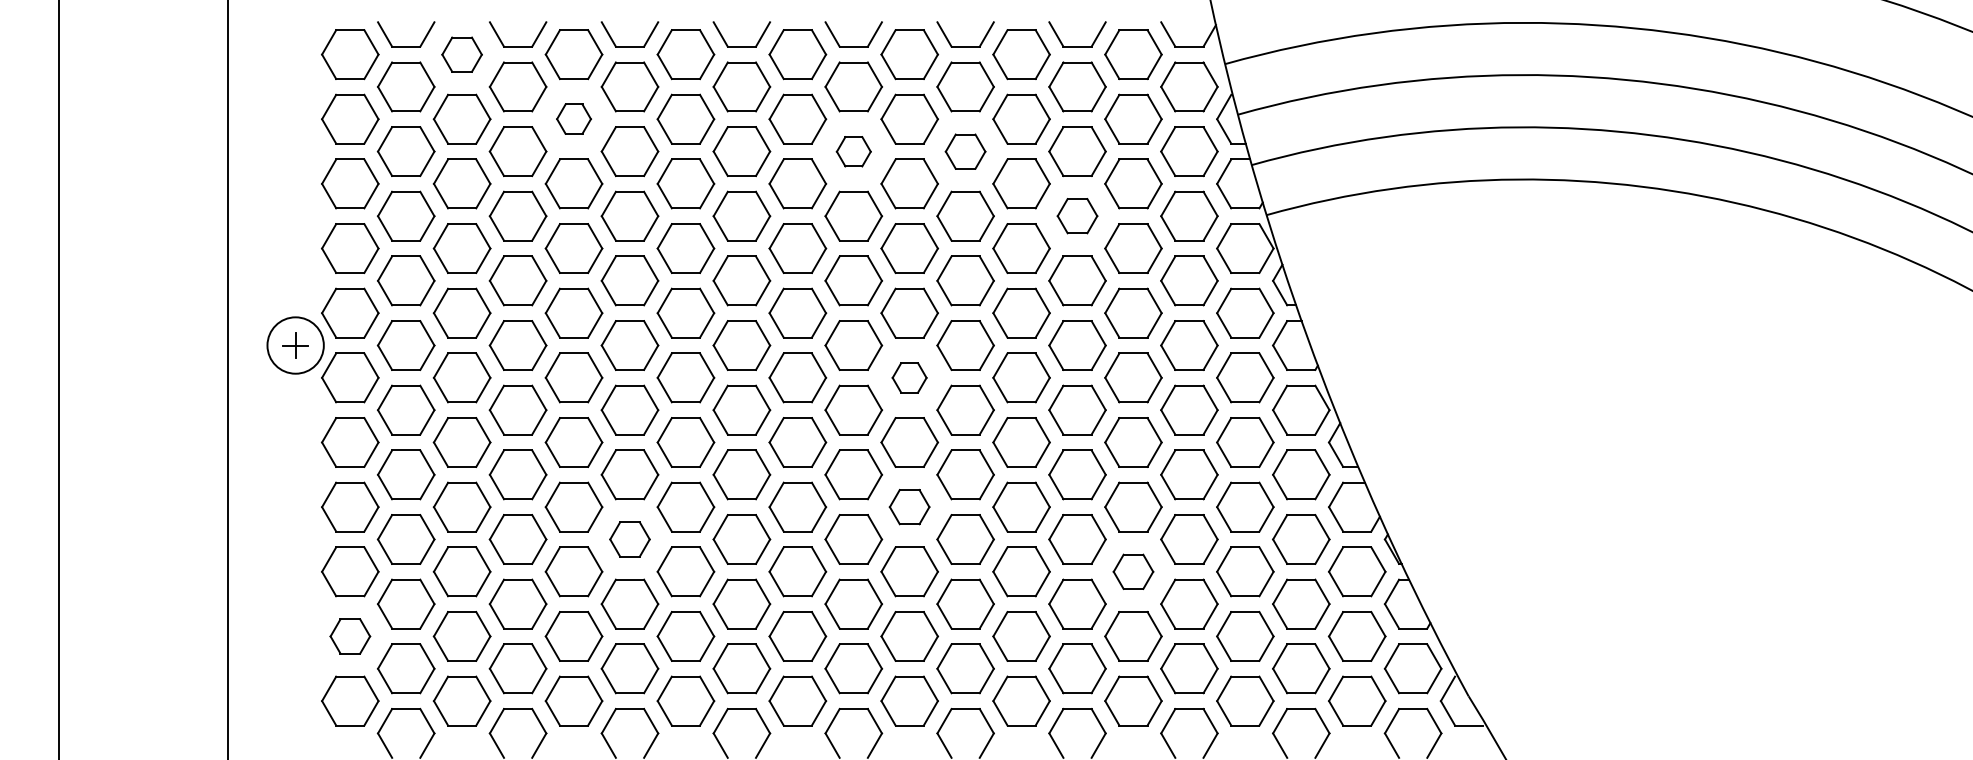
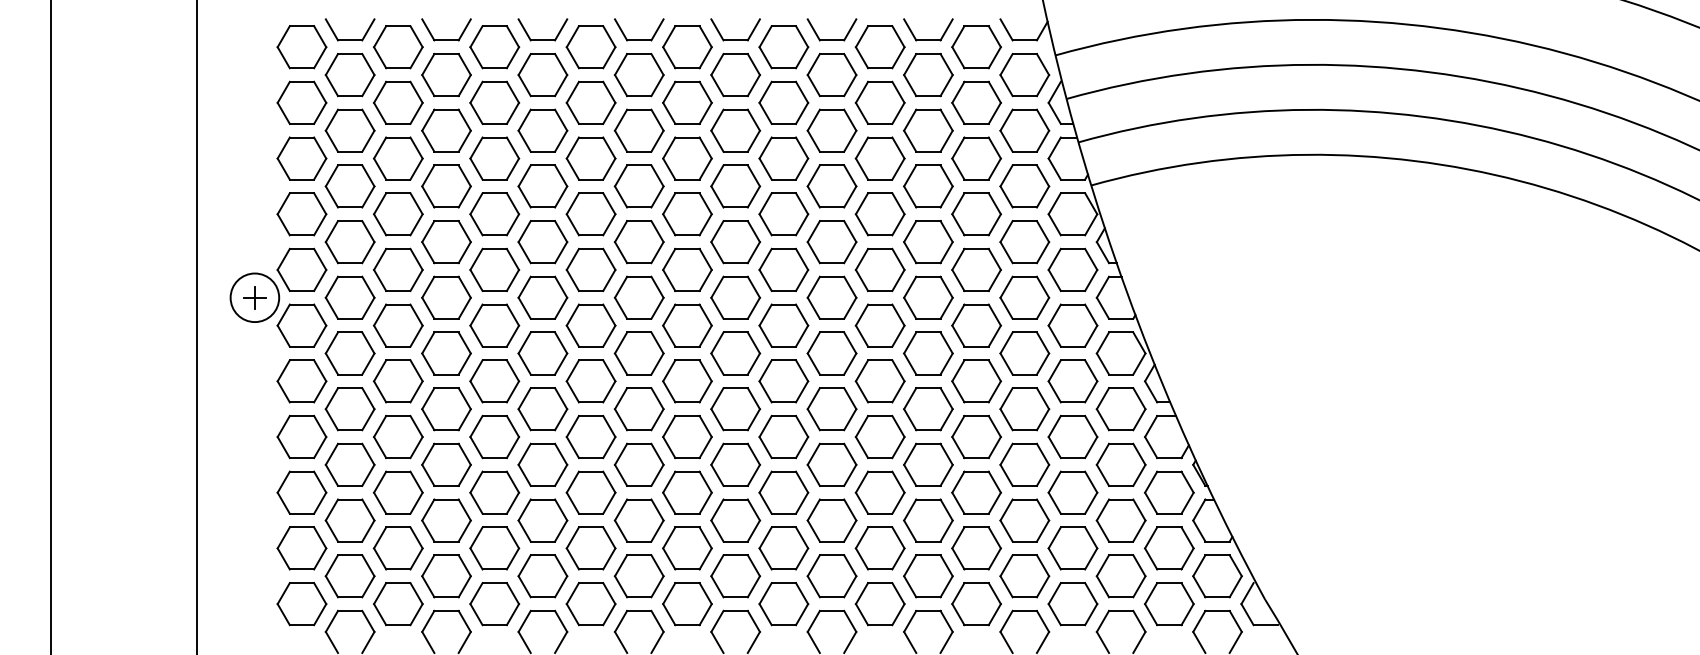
part: (461, 54) -> (397, 47), size x1.43
part: (573, 118) -> (494, 102), size x1.67
part: (853, 151) -> (735, 130), size x1.67
part: (965, 151) -> (831, 130), size x1.43
part: (1077, 215) -> (928, 185), size x1.43
part: (909, 377) -> (783, 325), size x1.67
part: (909, 506) -> (783, 436), size x1.43
part: (629, 539) -> (542, 464), size x1.43
part: (1133, 571) -> (976, 492), size x1.43
part: (350, 636) -> (302, 548), size x1.43

